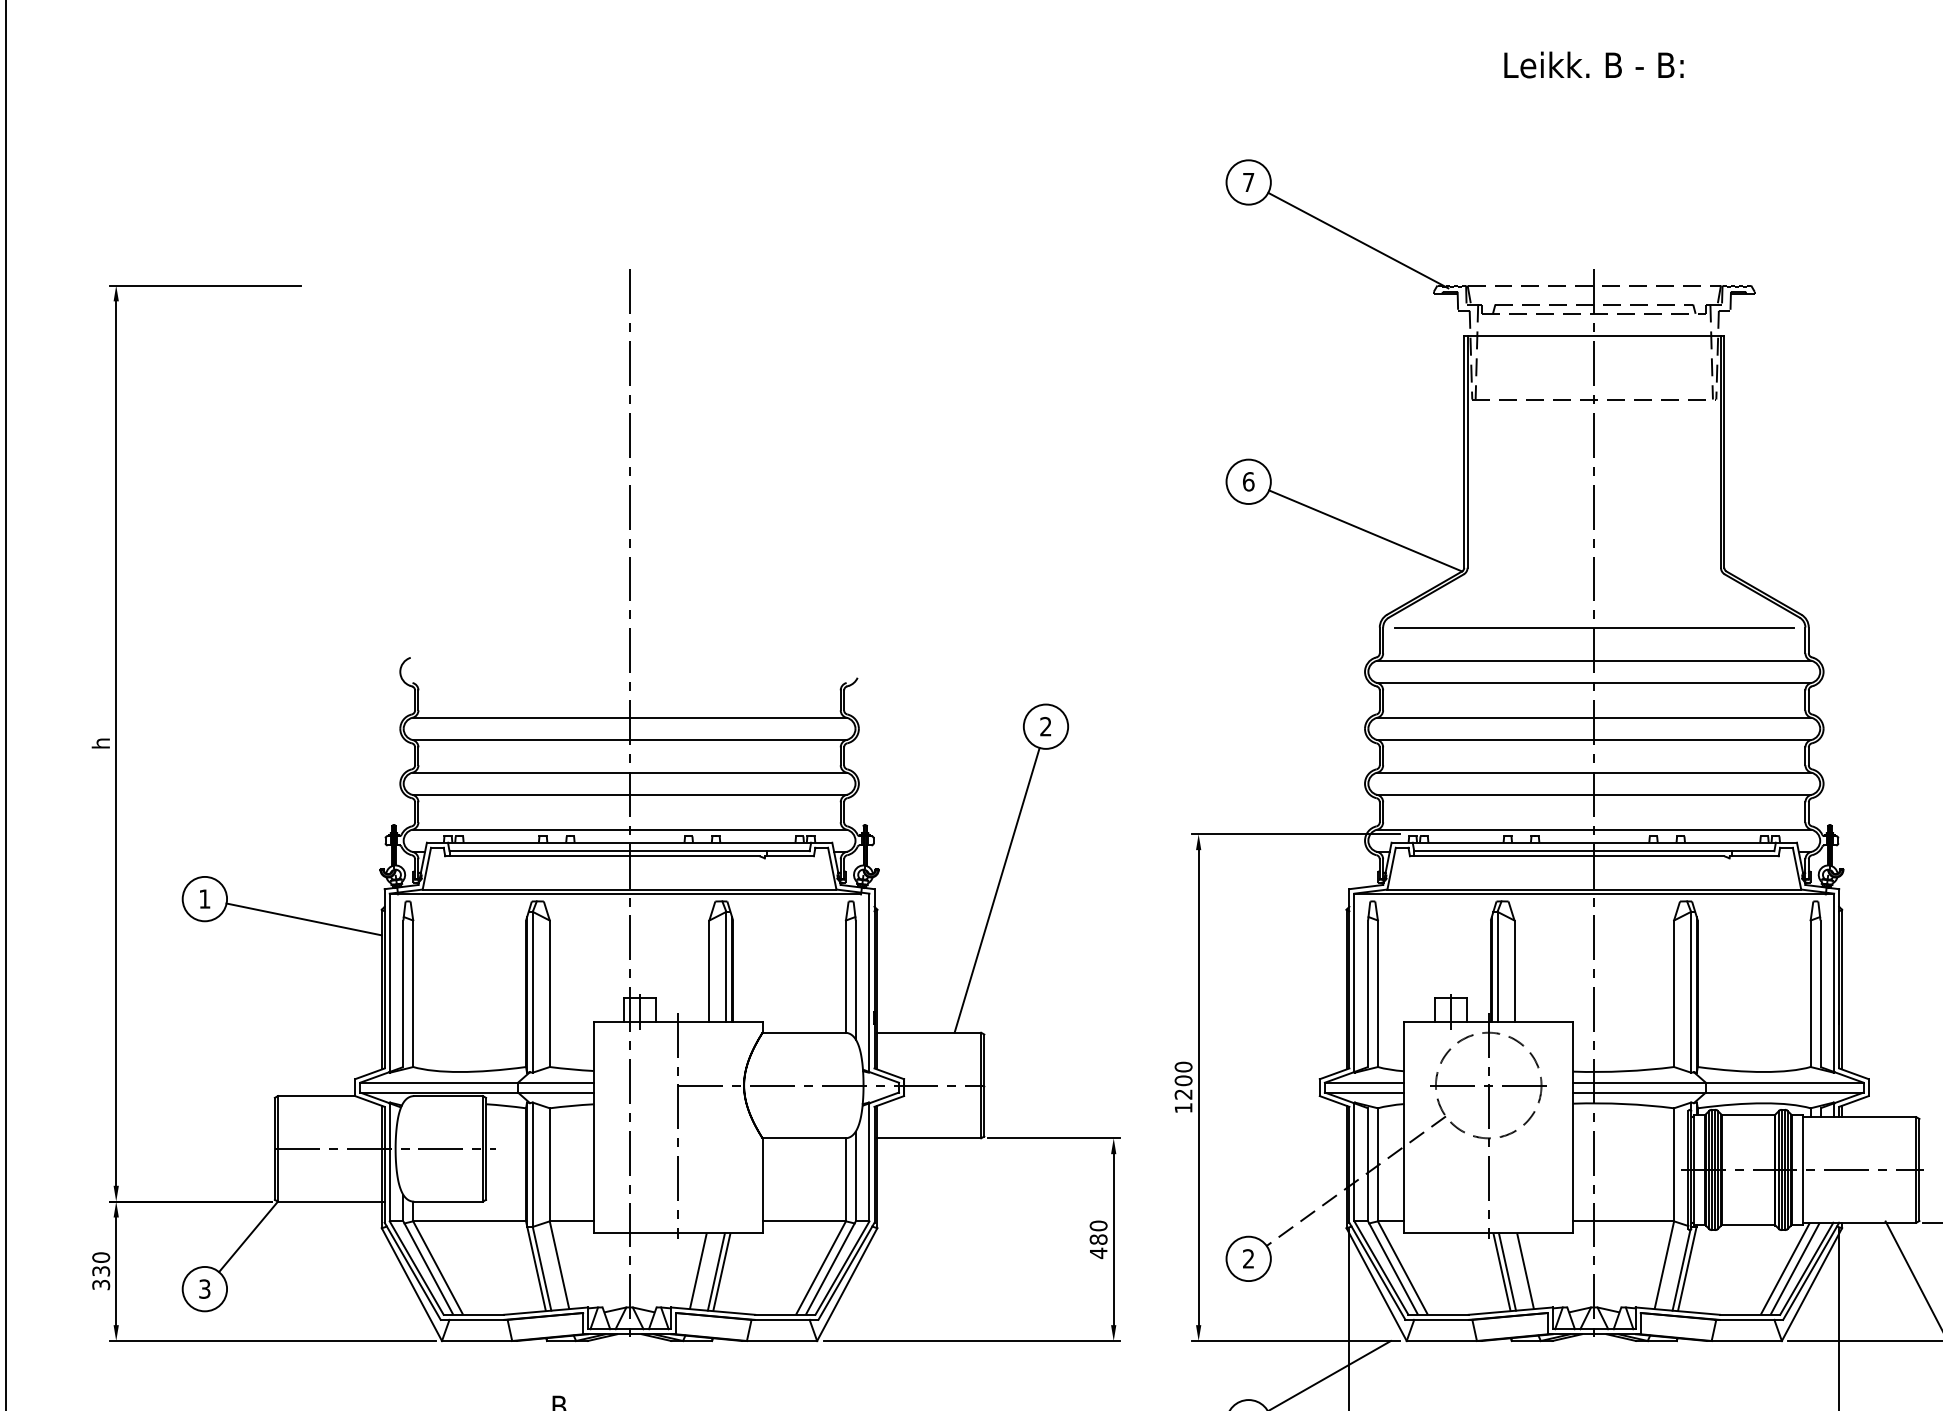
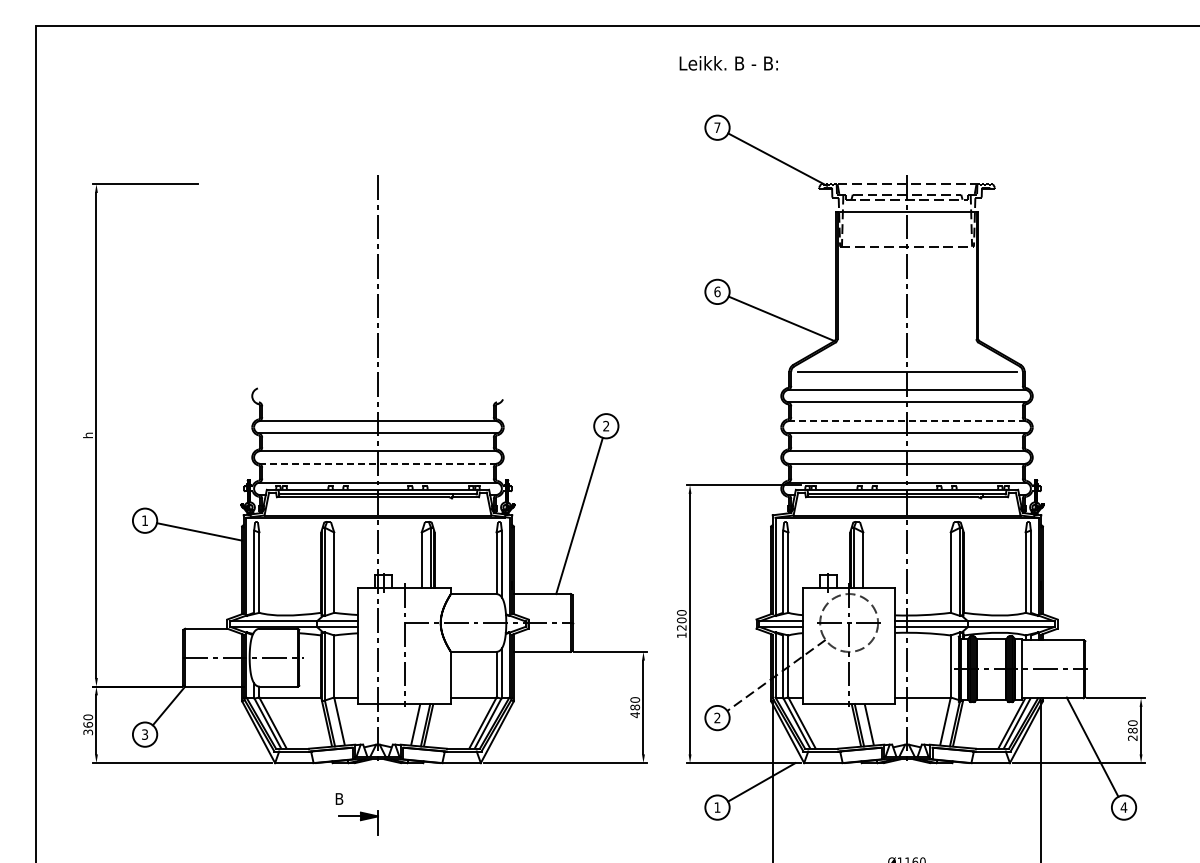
text: (1593, 65) -> (728, 63), moved
line: (1595, 718) -> (907, 421), solid -> dashed
line: (630, 794) -> (378, 463), solid -> dashed
text: (99, 1270) -> (87, 724), 330 -> 360

